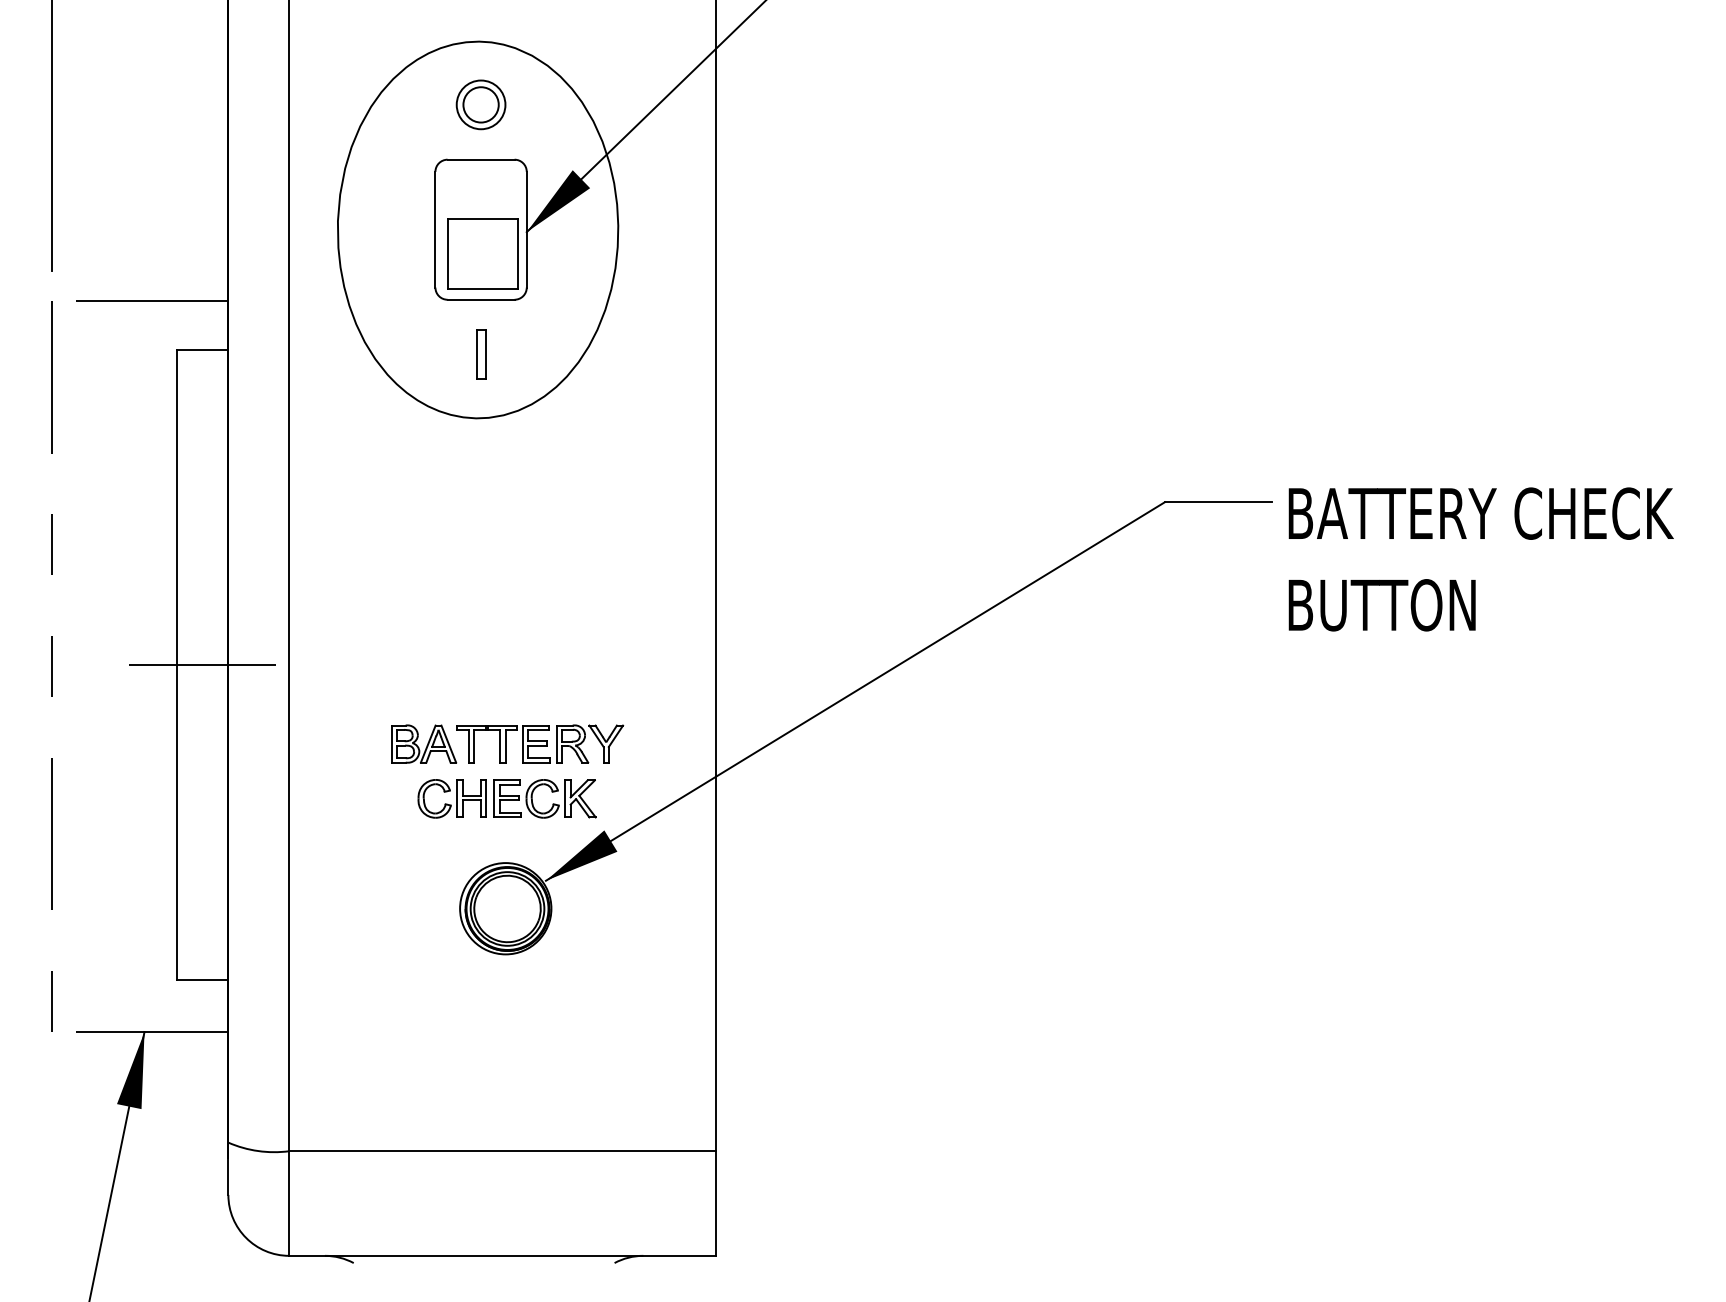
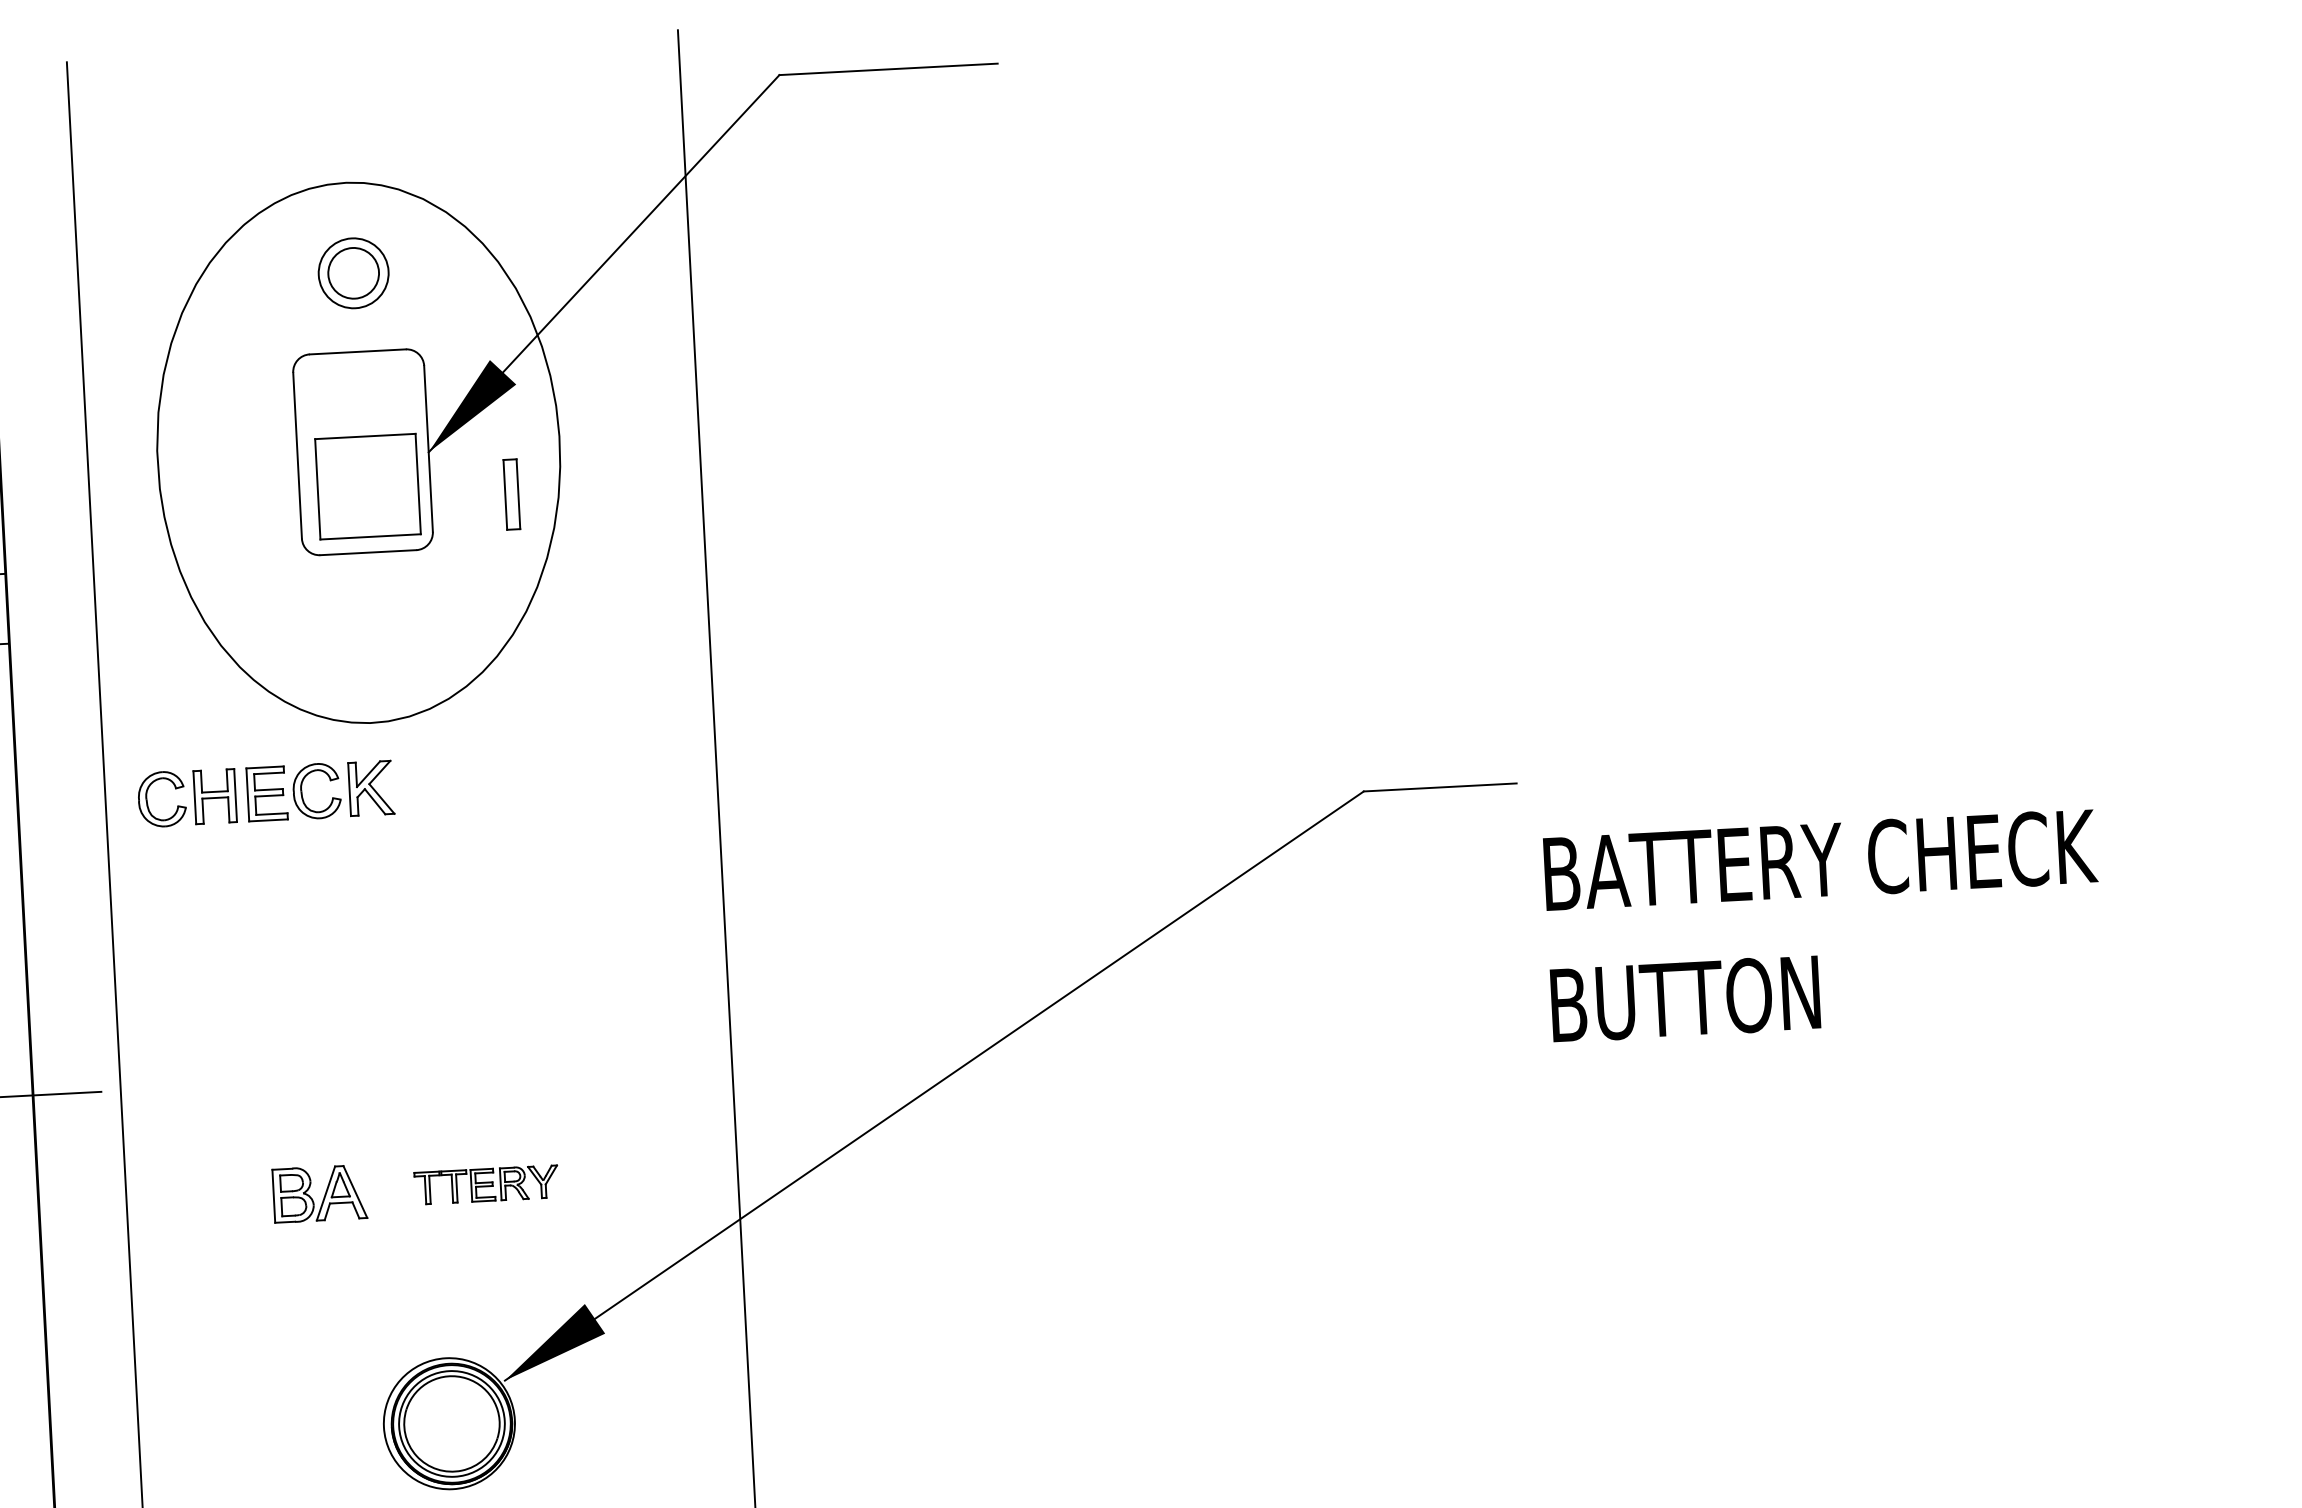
part: (481, 354) -> (512, 494), moved
text: (1480, 559) -> (1822, 925), moved
part: (540, 743) -> (486, 1184), size x0.6
part: (506, 798) -> (265, 793), moved

